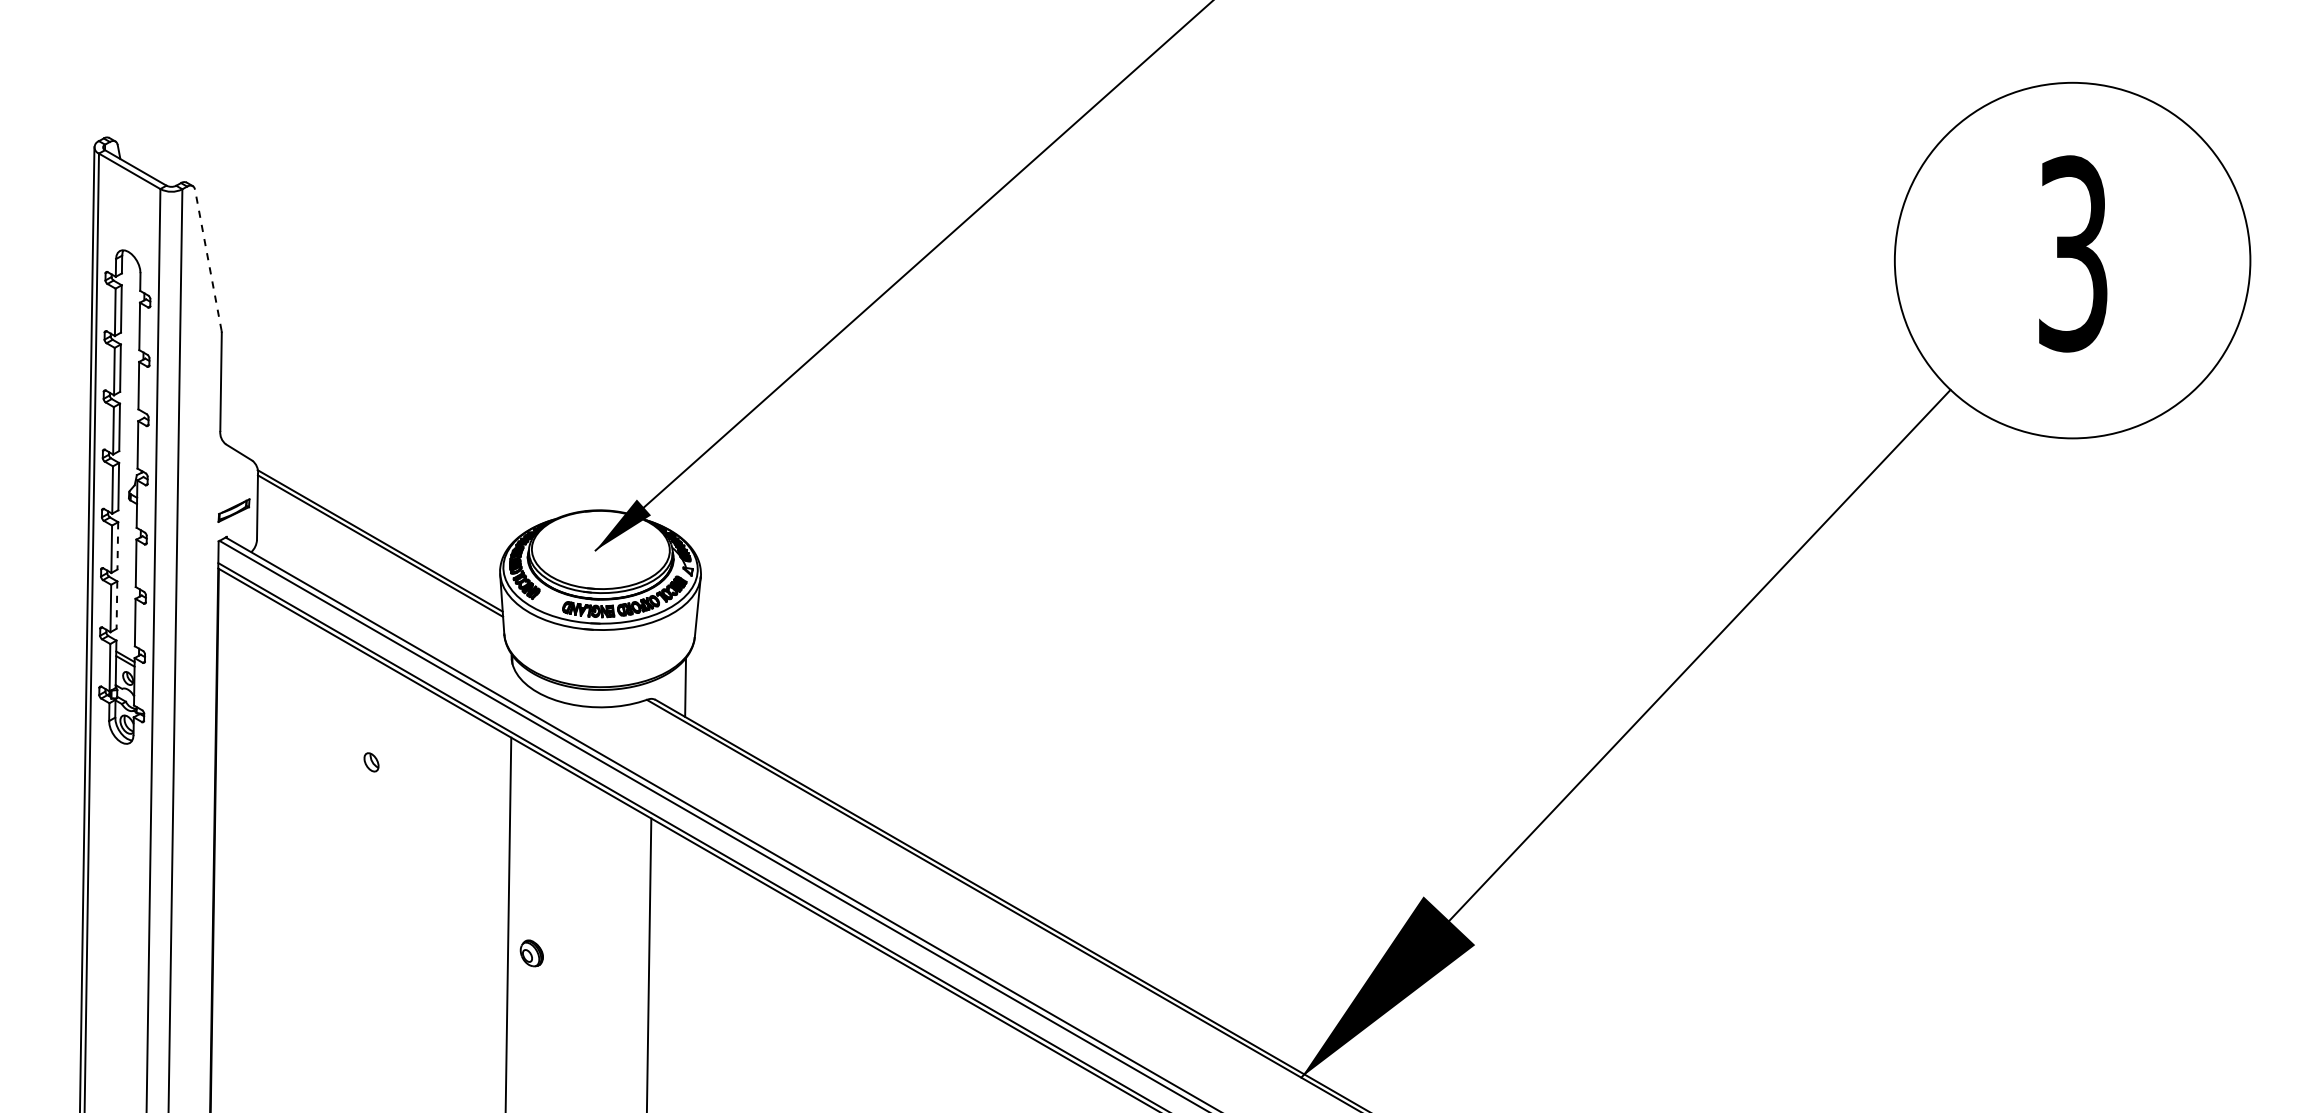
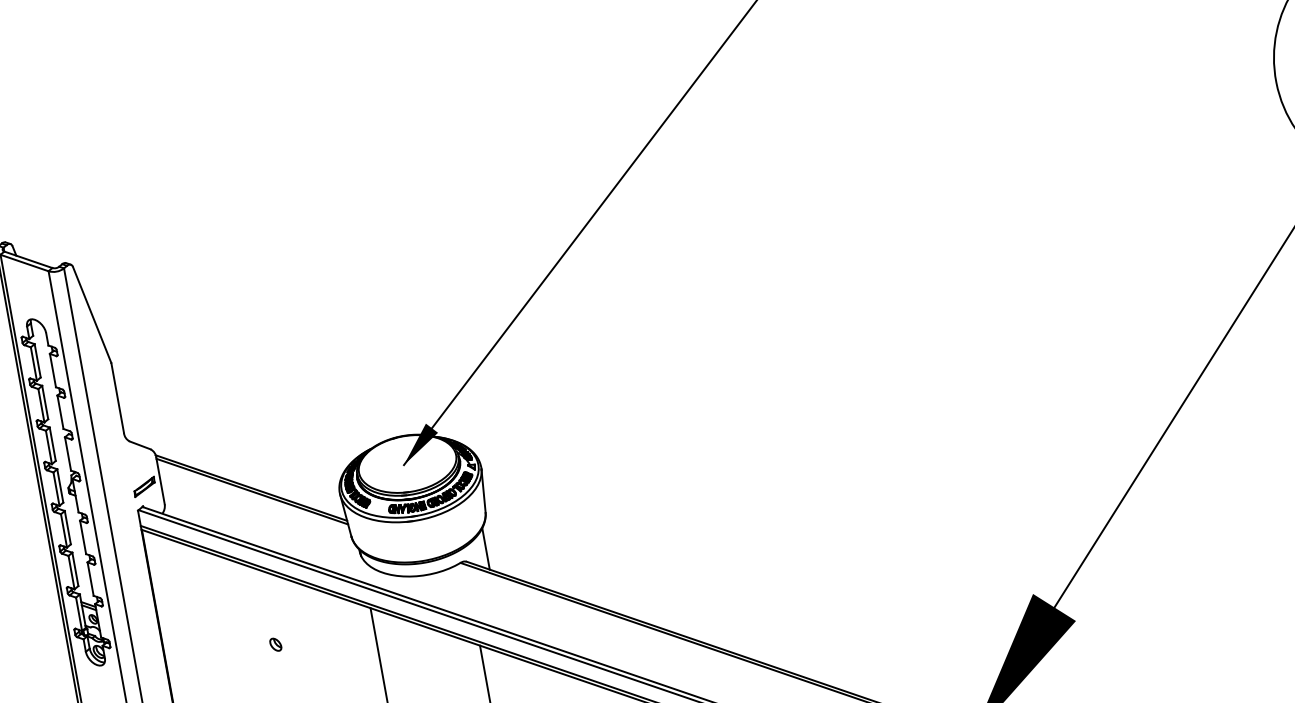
line: (208, 260) -> (92, 314), dashed -> solid
line: (117, 545) -> (67, 527), dashed -> solid
line: (116, 605) -> (75, 569), dashed -> solid

